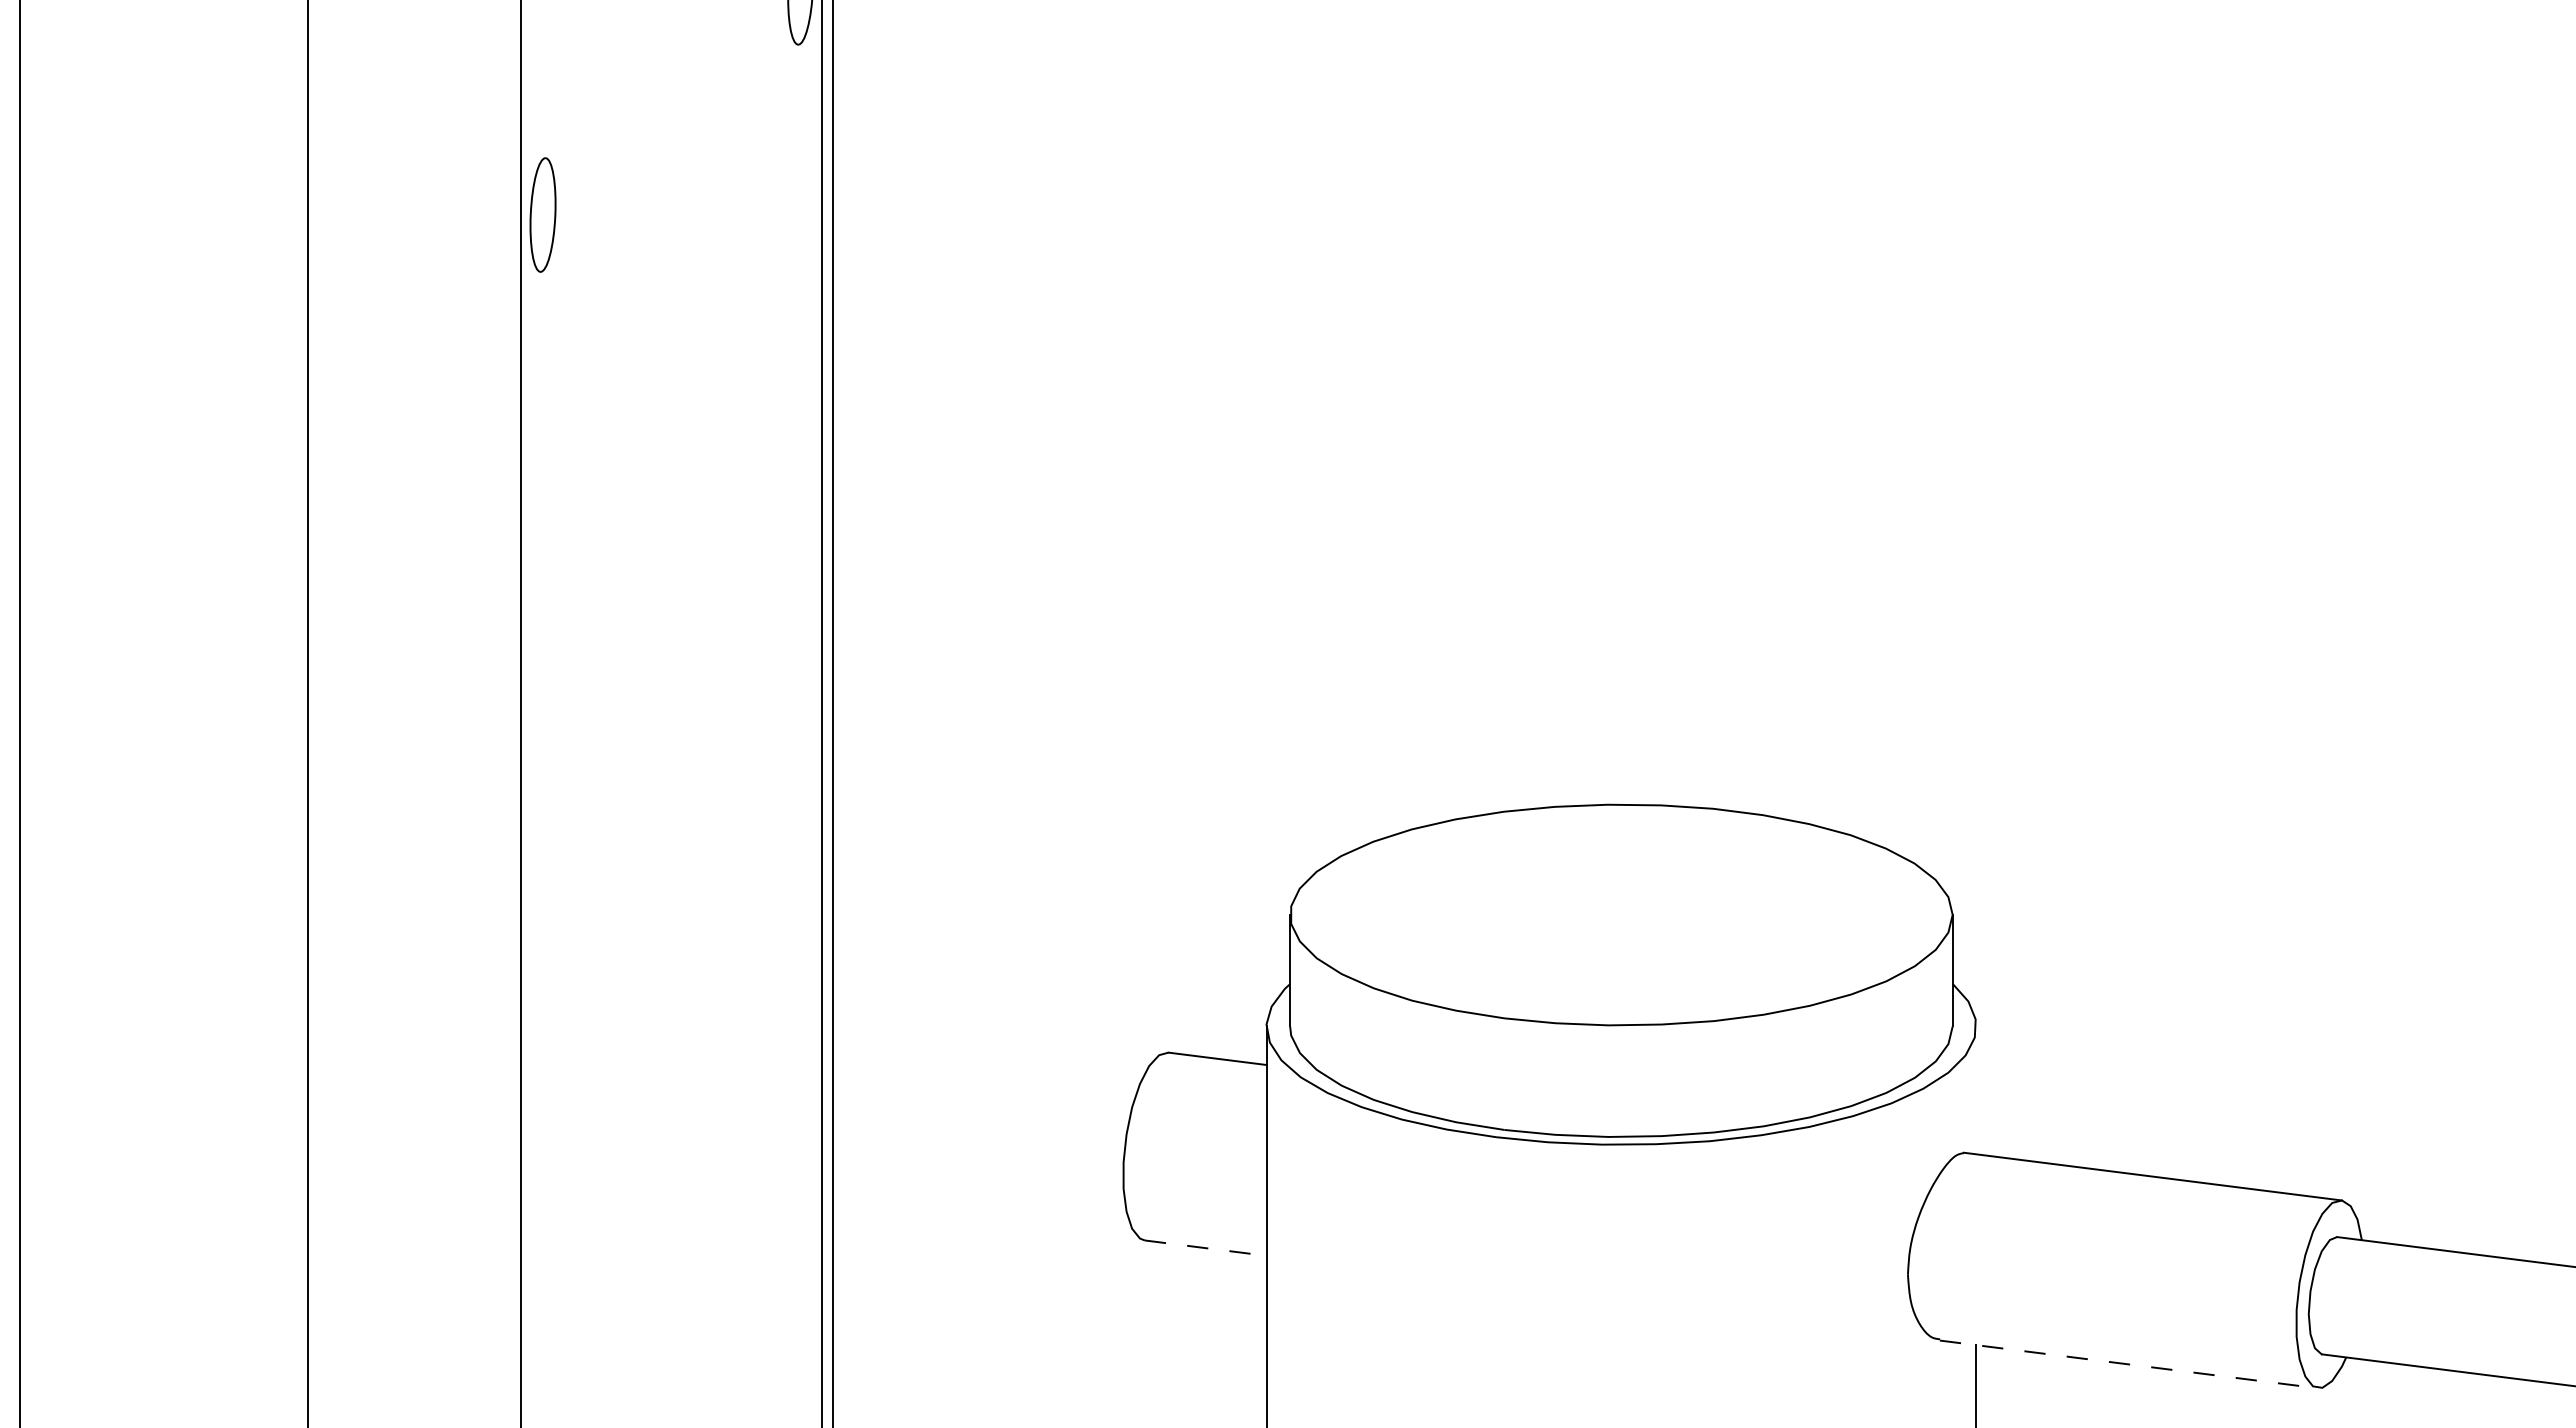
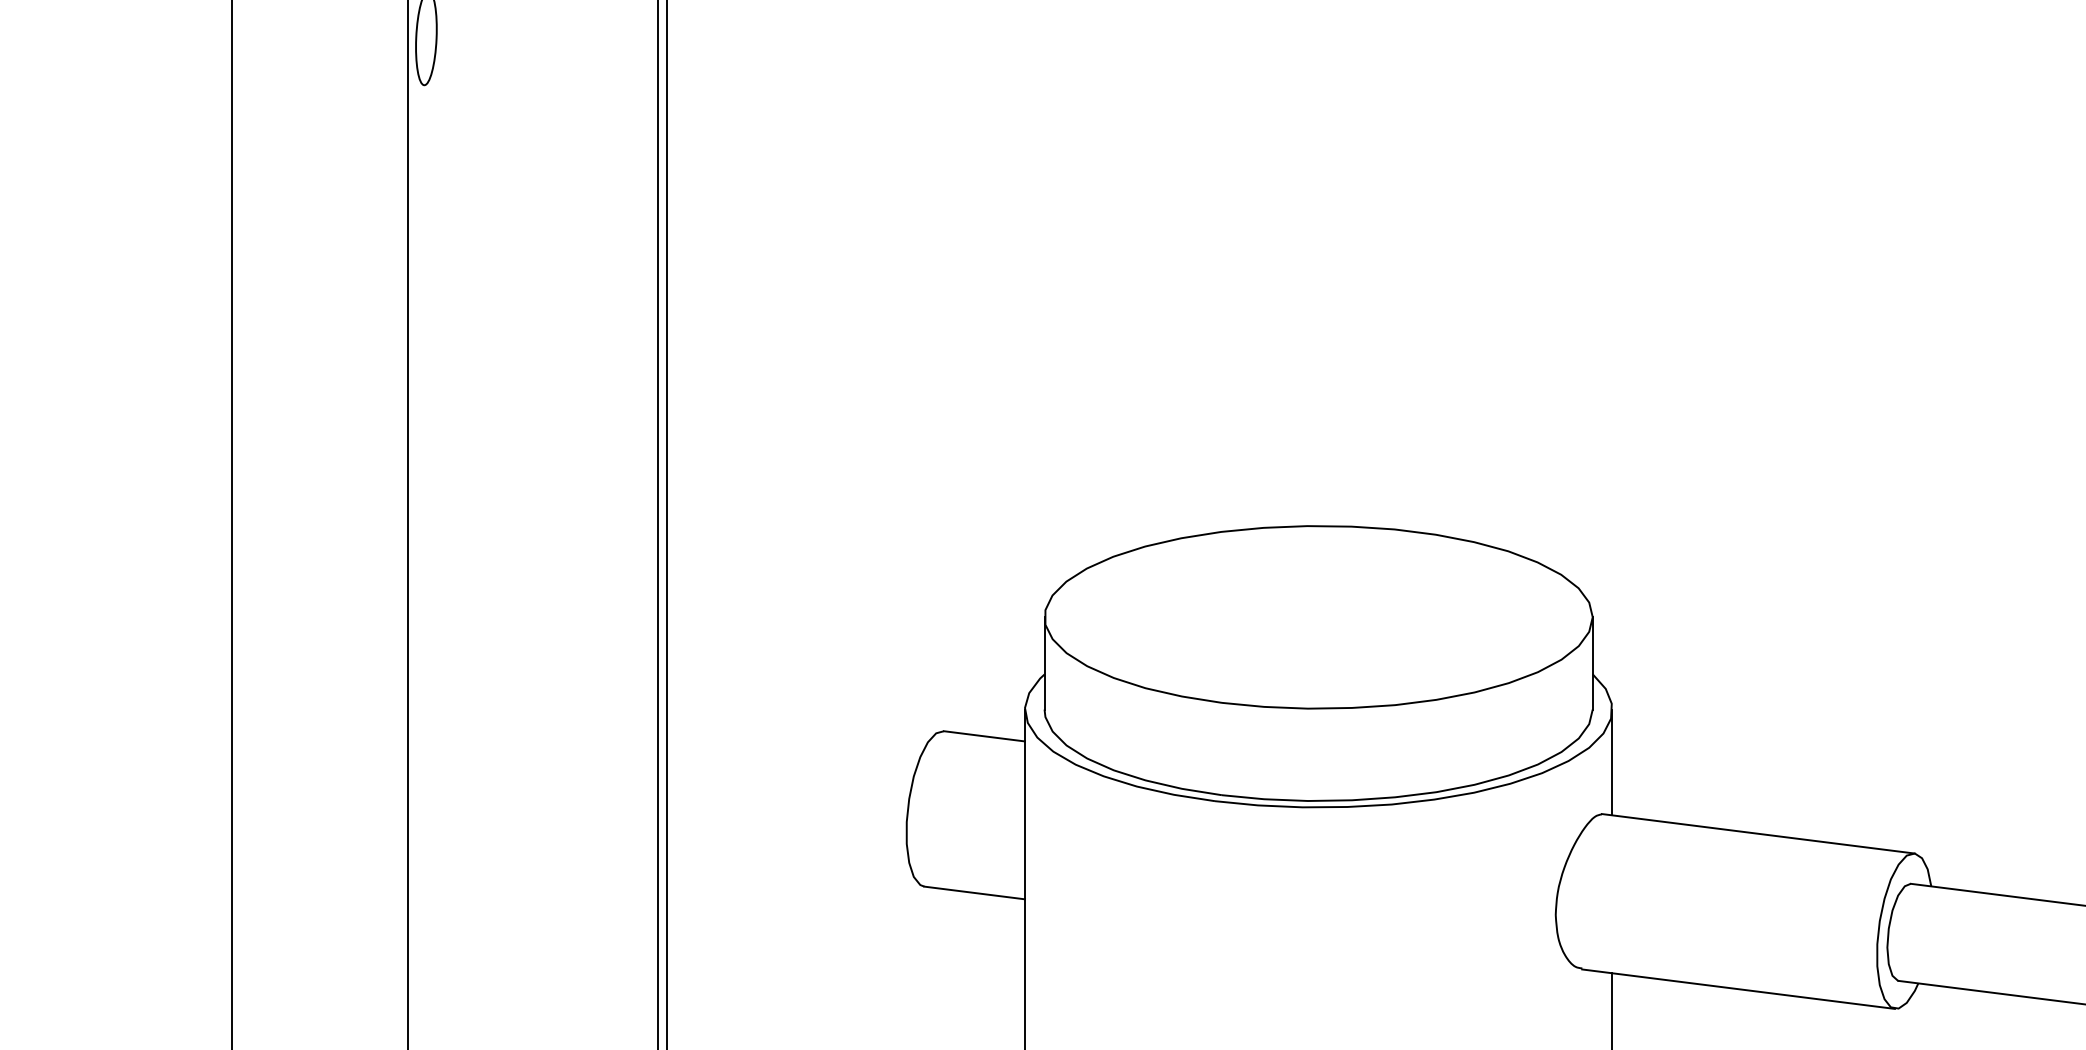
line: (1976, 1090) -> (1612, 762), added
line: (1206, 1248) -> (975, 893), dashed -> solid
line: (2128, 1364) -> (1738, 989), dashed -> solid

